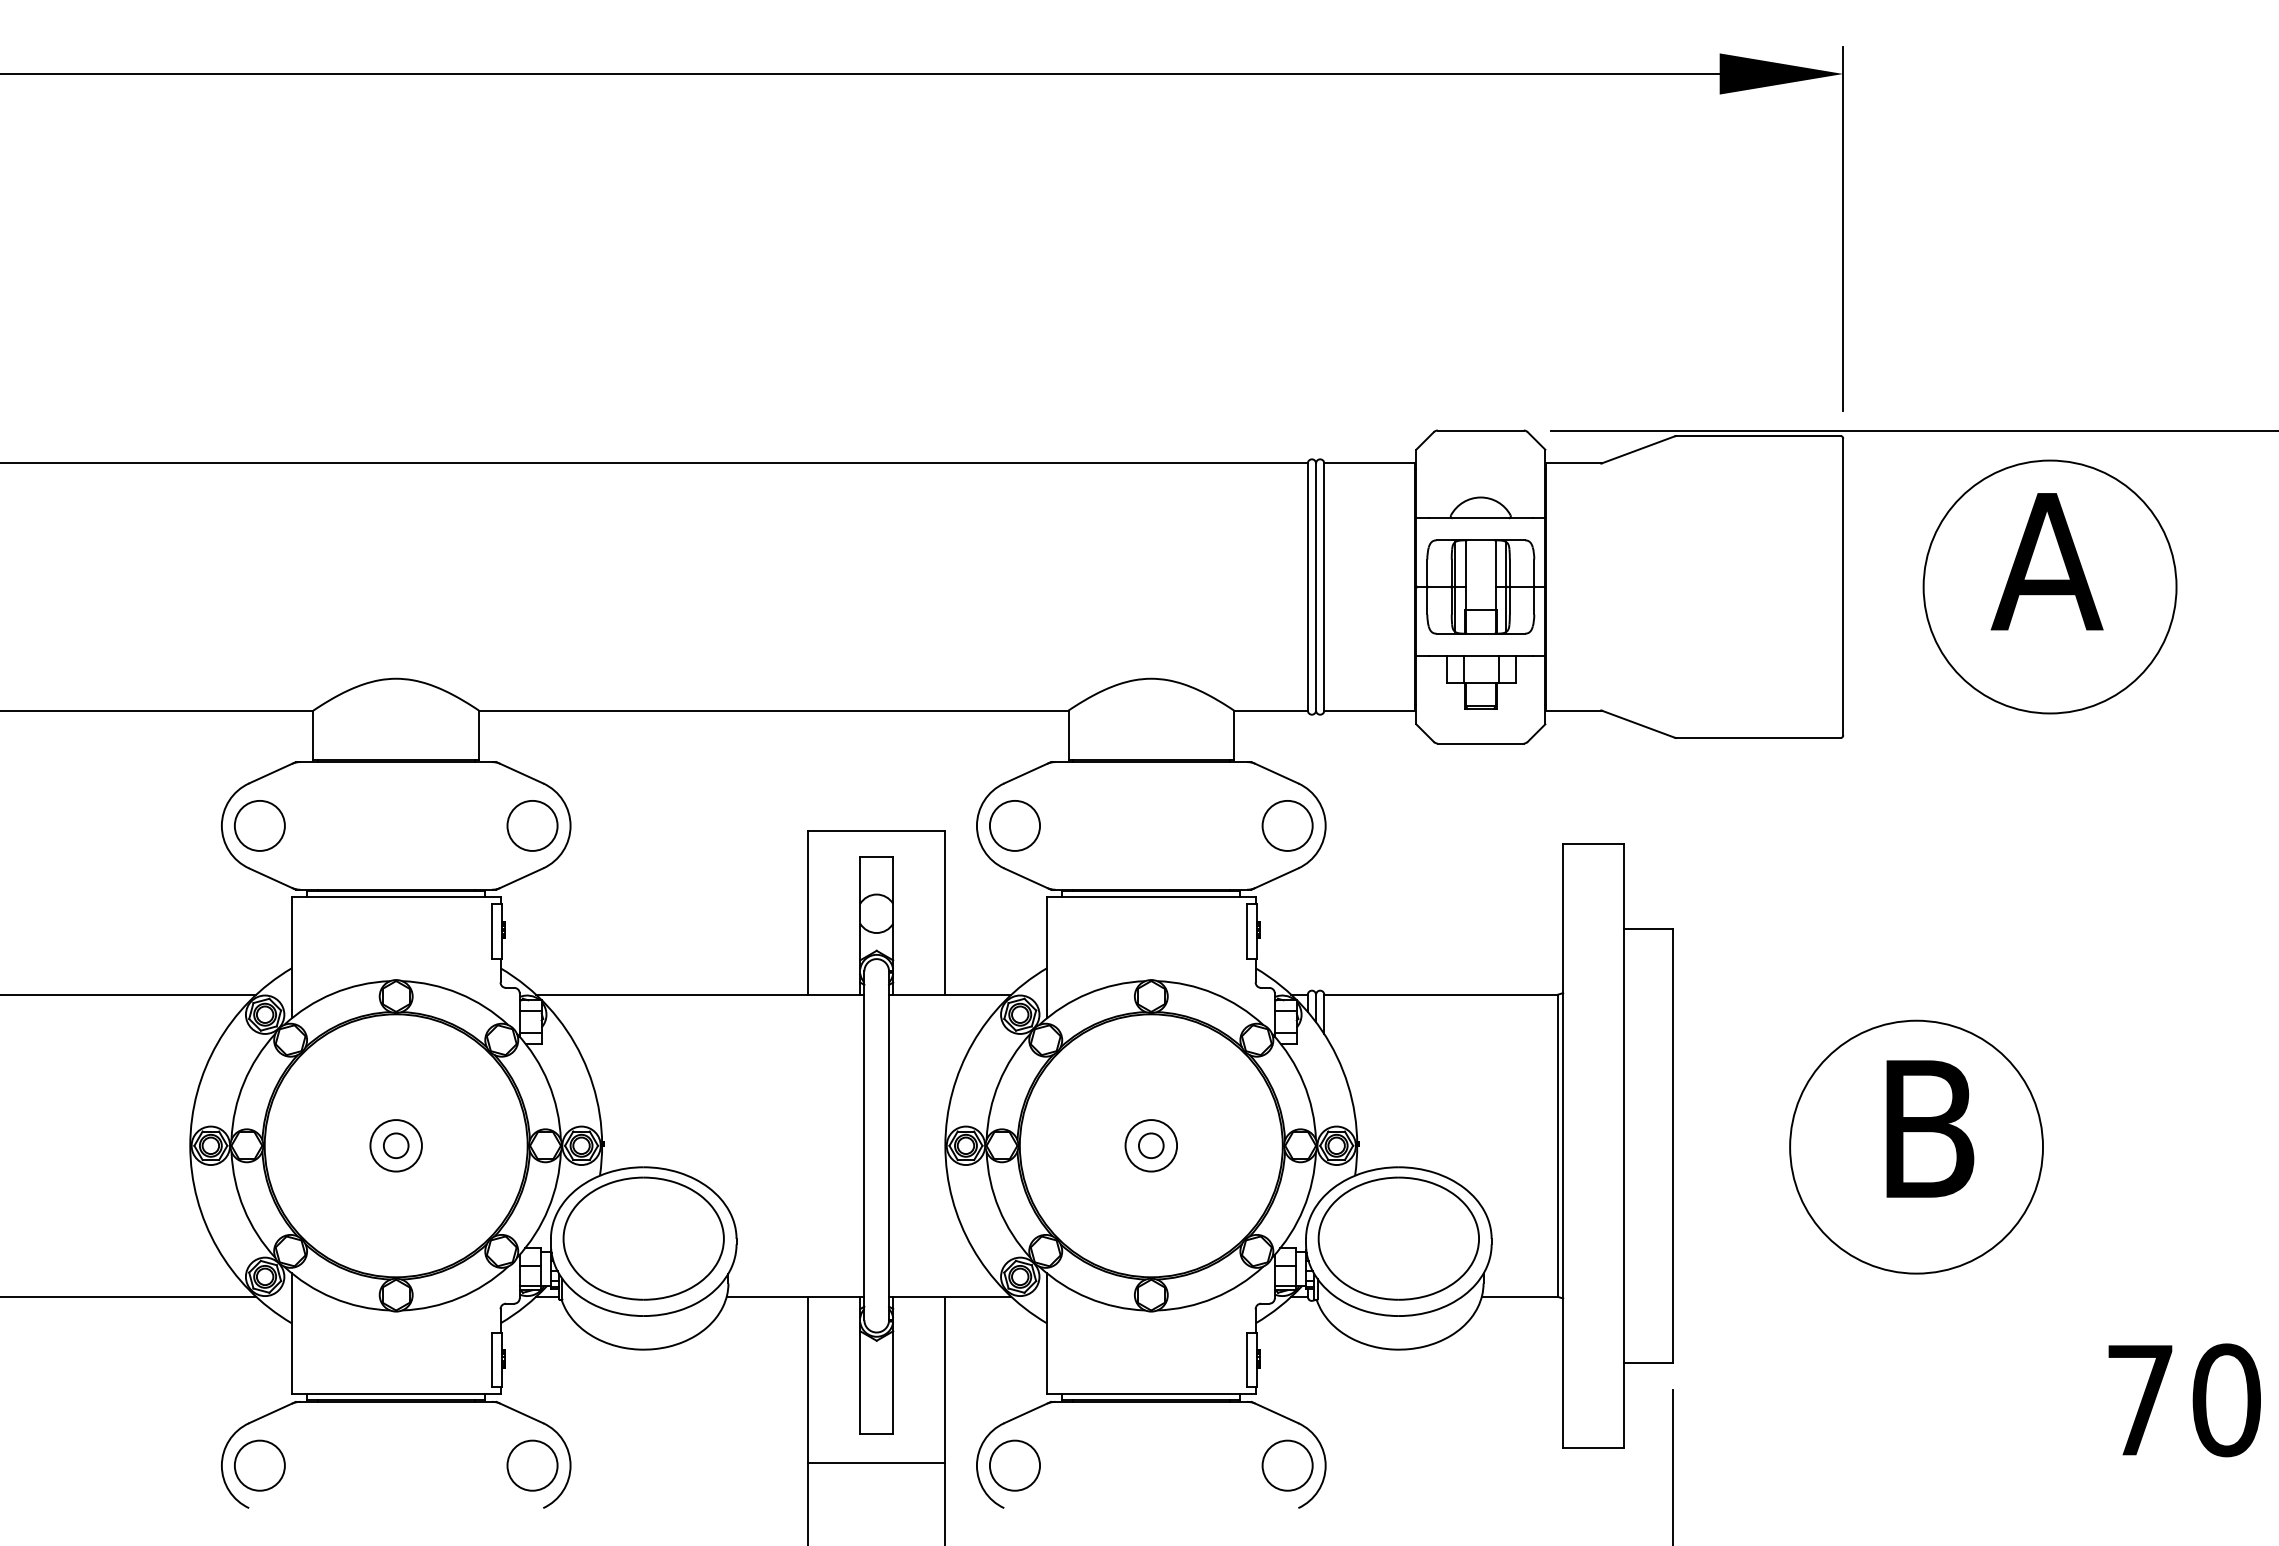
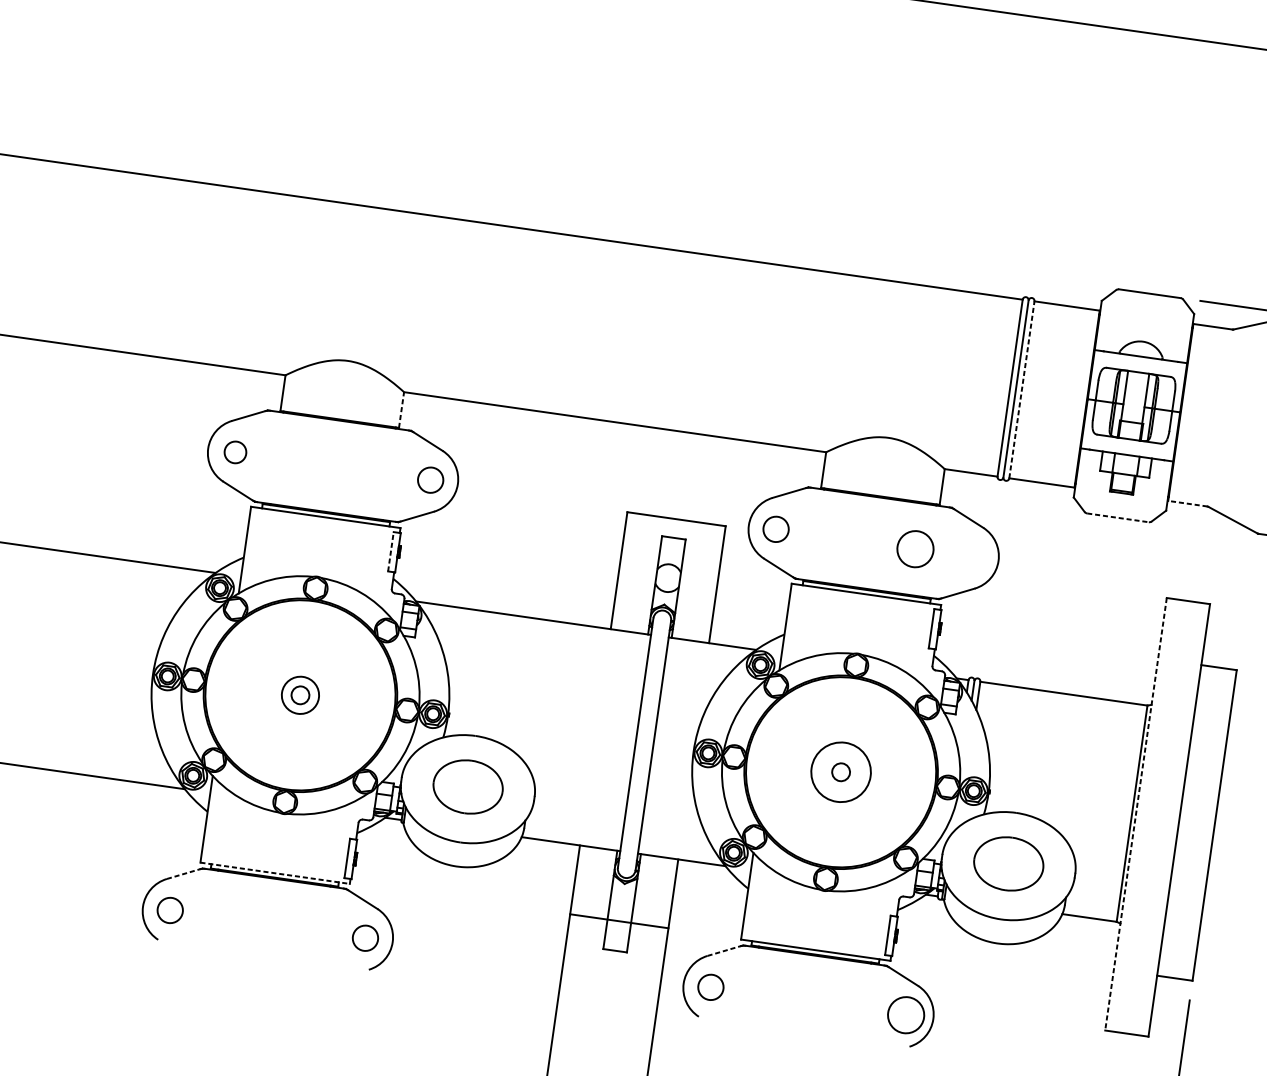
line: (1324, 587) -> (1022, 390), solid -> dashed
line: (1573, 710) -> (1187, 503), solid -> dashed
line: (479, 735) -> (401, 410), solid -> dashed
line: (1481, 743) -> (1118, 517), solid -> dashed
circle: (259, 825) -> (235, 452), size x0.6
circle: (532, 825) -> (430, 479), size x0.7
circle: (1014, 825) -> (775, 529), size x0.7
circle: (1287, 825) -> (915, 548), moved
line: (492, 931) -> (391, 551), solid -> dashed
circle: (1151, 1145) -> (841, 772), size x1.6
line: (1563, 1146) -> (1136, 814), solid -> dashed
part: (643, 1238) -> (468, 786), size x0.6
part: (1398, 1238) -> (1008, 863), size x0.6
line: (396, 1394) -> (275, 873), solid -> dashed
line: (272, 1412) -> (184, 873), solid -> dashed
line: (1027, 1412) -> (725, 950), solid -> dashed
line: (876, 1462) -> (619, 920), moved
circle: (259, 1465) -> (170, 910), size x0.7
circle: (532, 1465) -> (365, 938), size x0.7
circle: (1014, 1465) -> (710, 987), size x0.7

